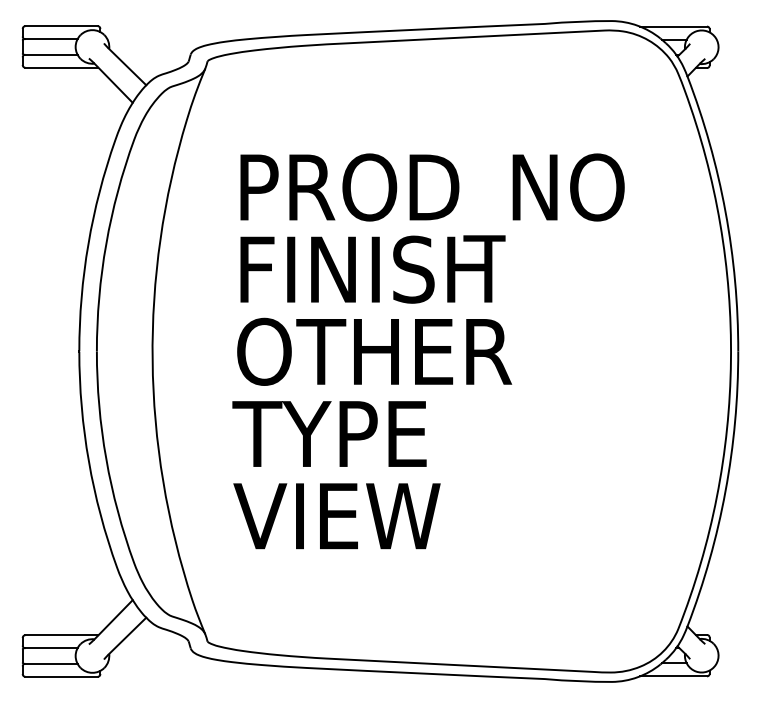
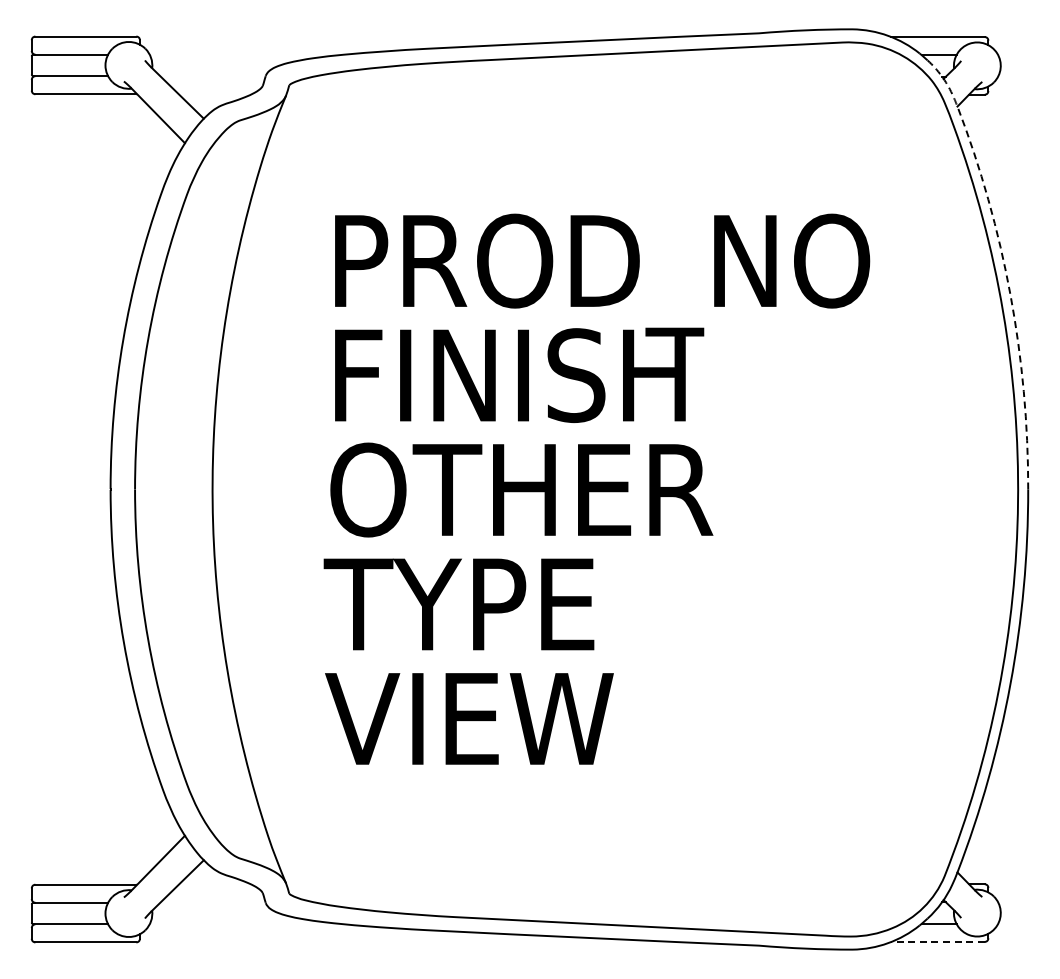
line: (721, 189) -> (1004, 263), solid -> dashed
line: (673, 676) -> (938, 941), solid -> dashed

